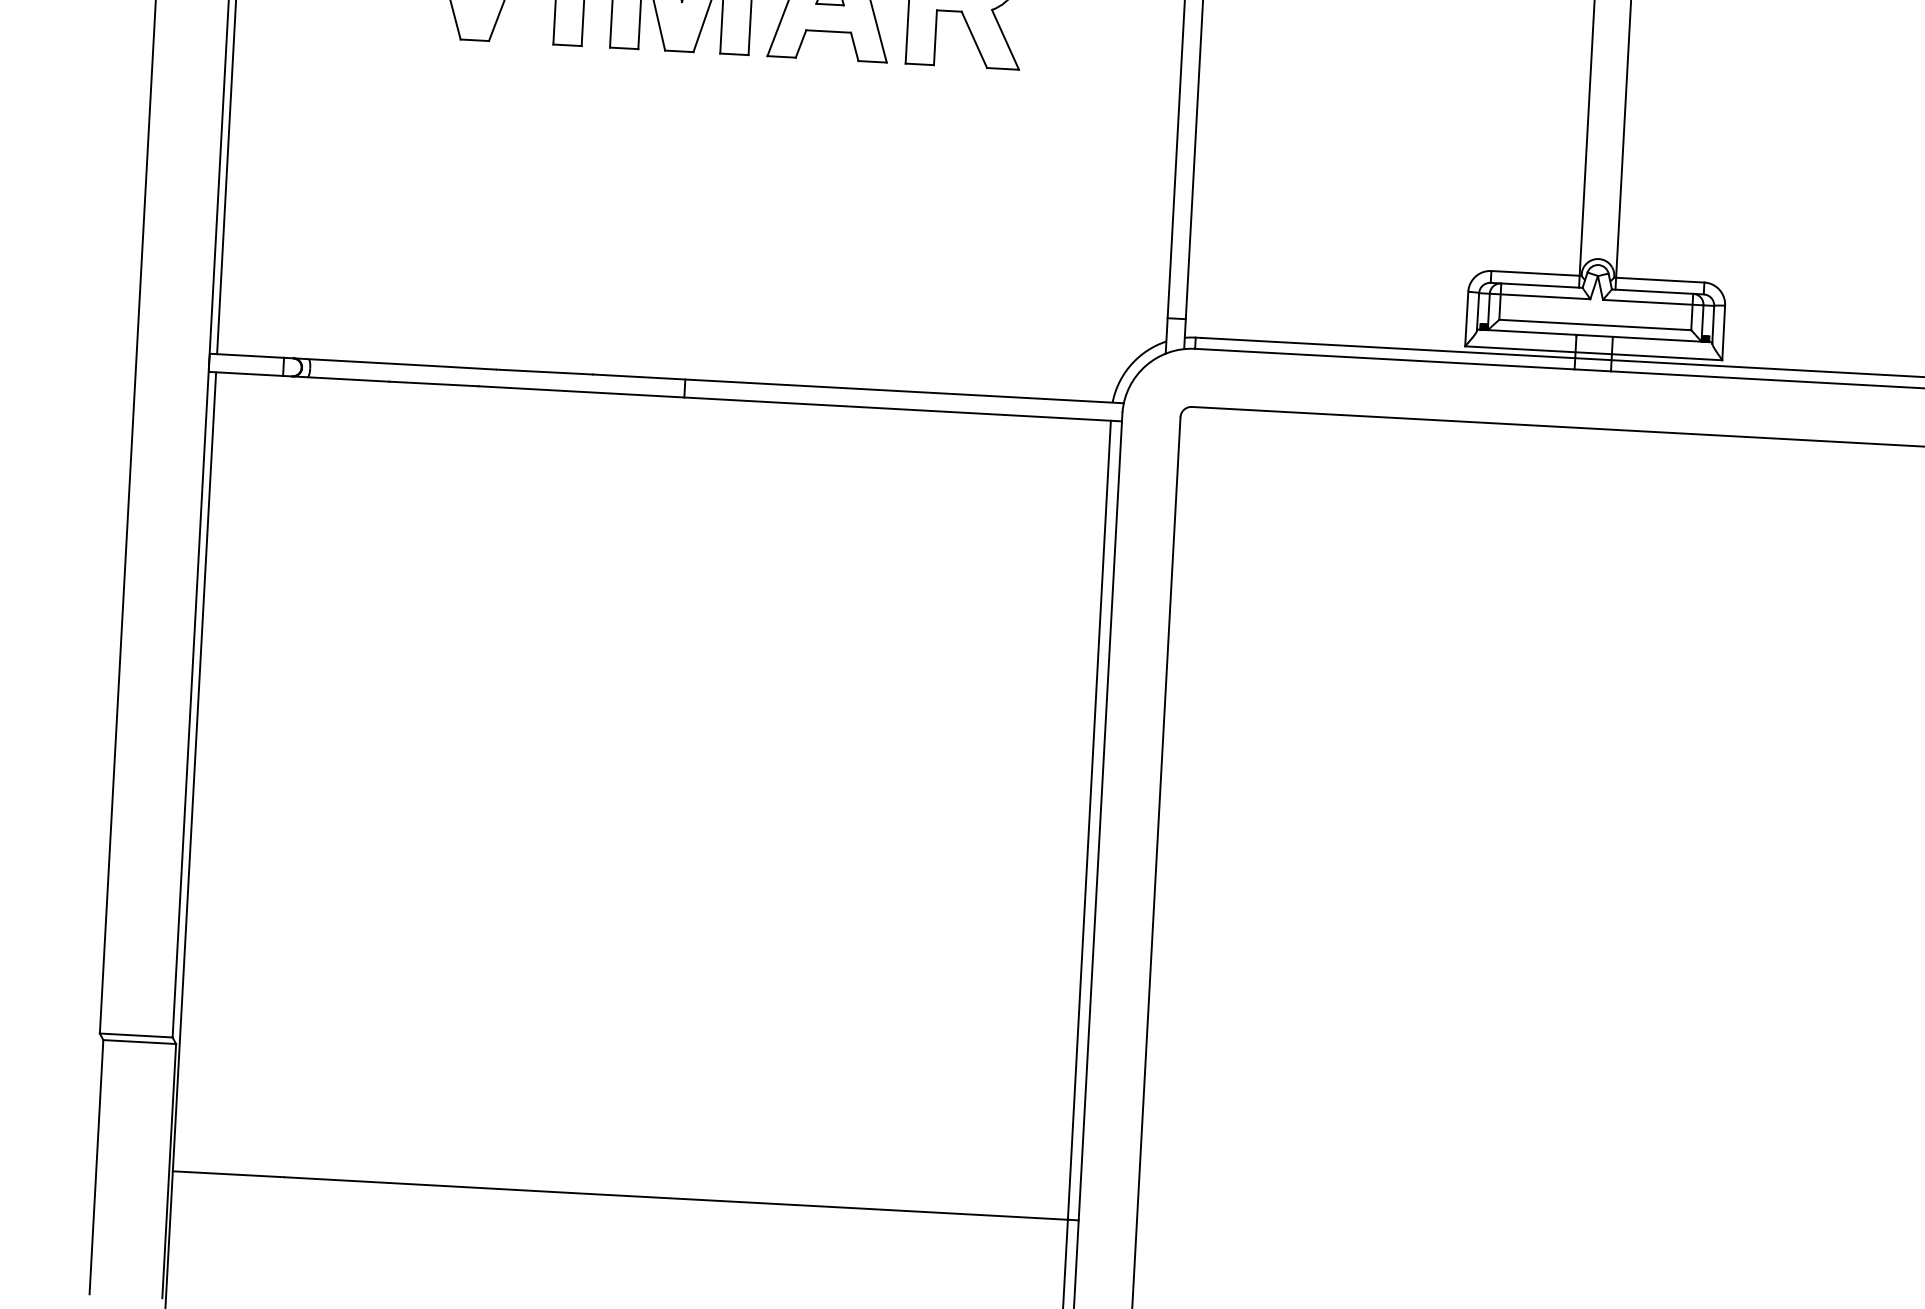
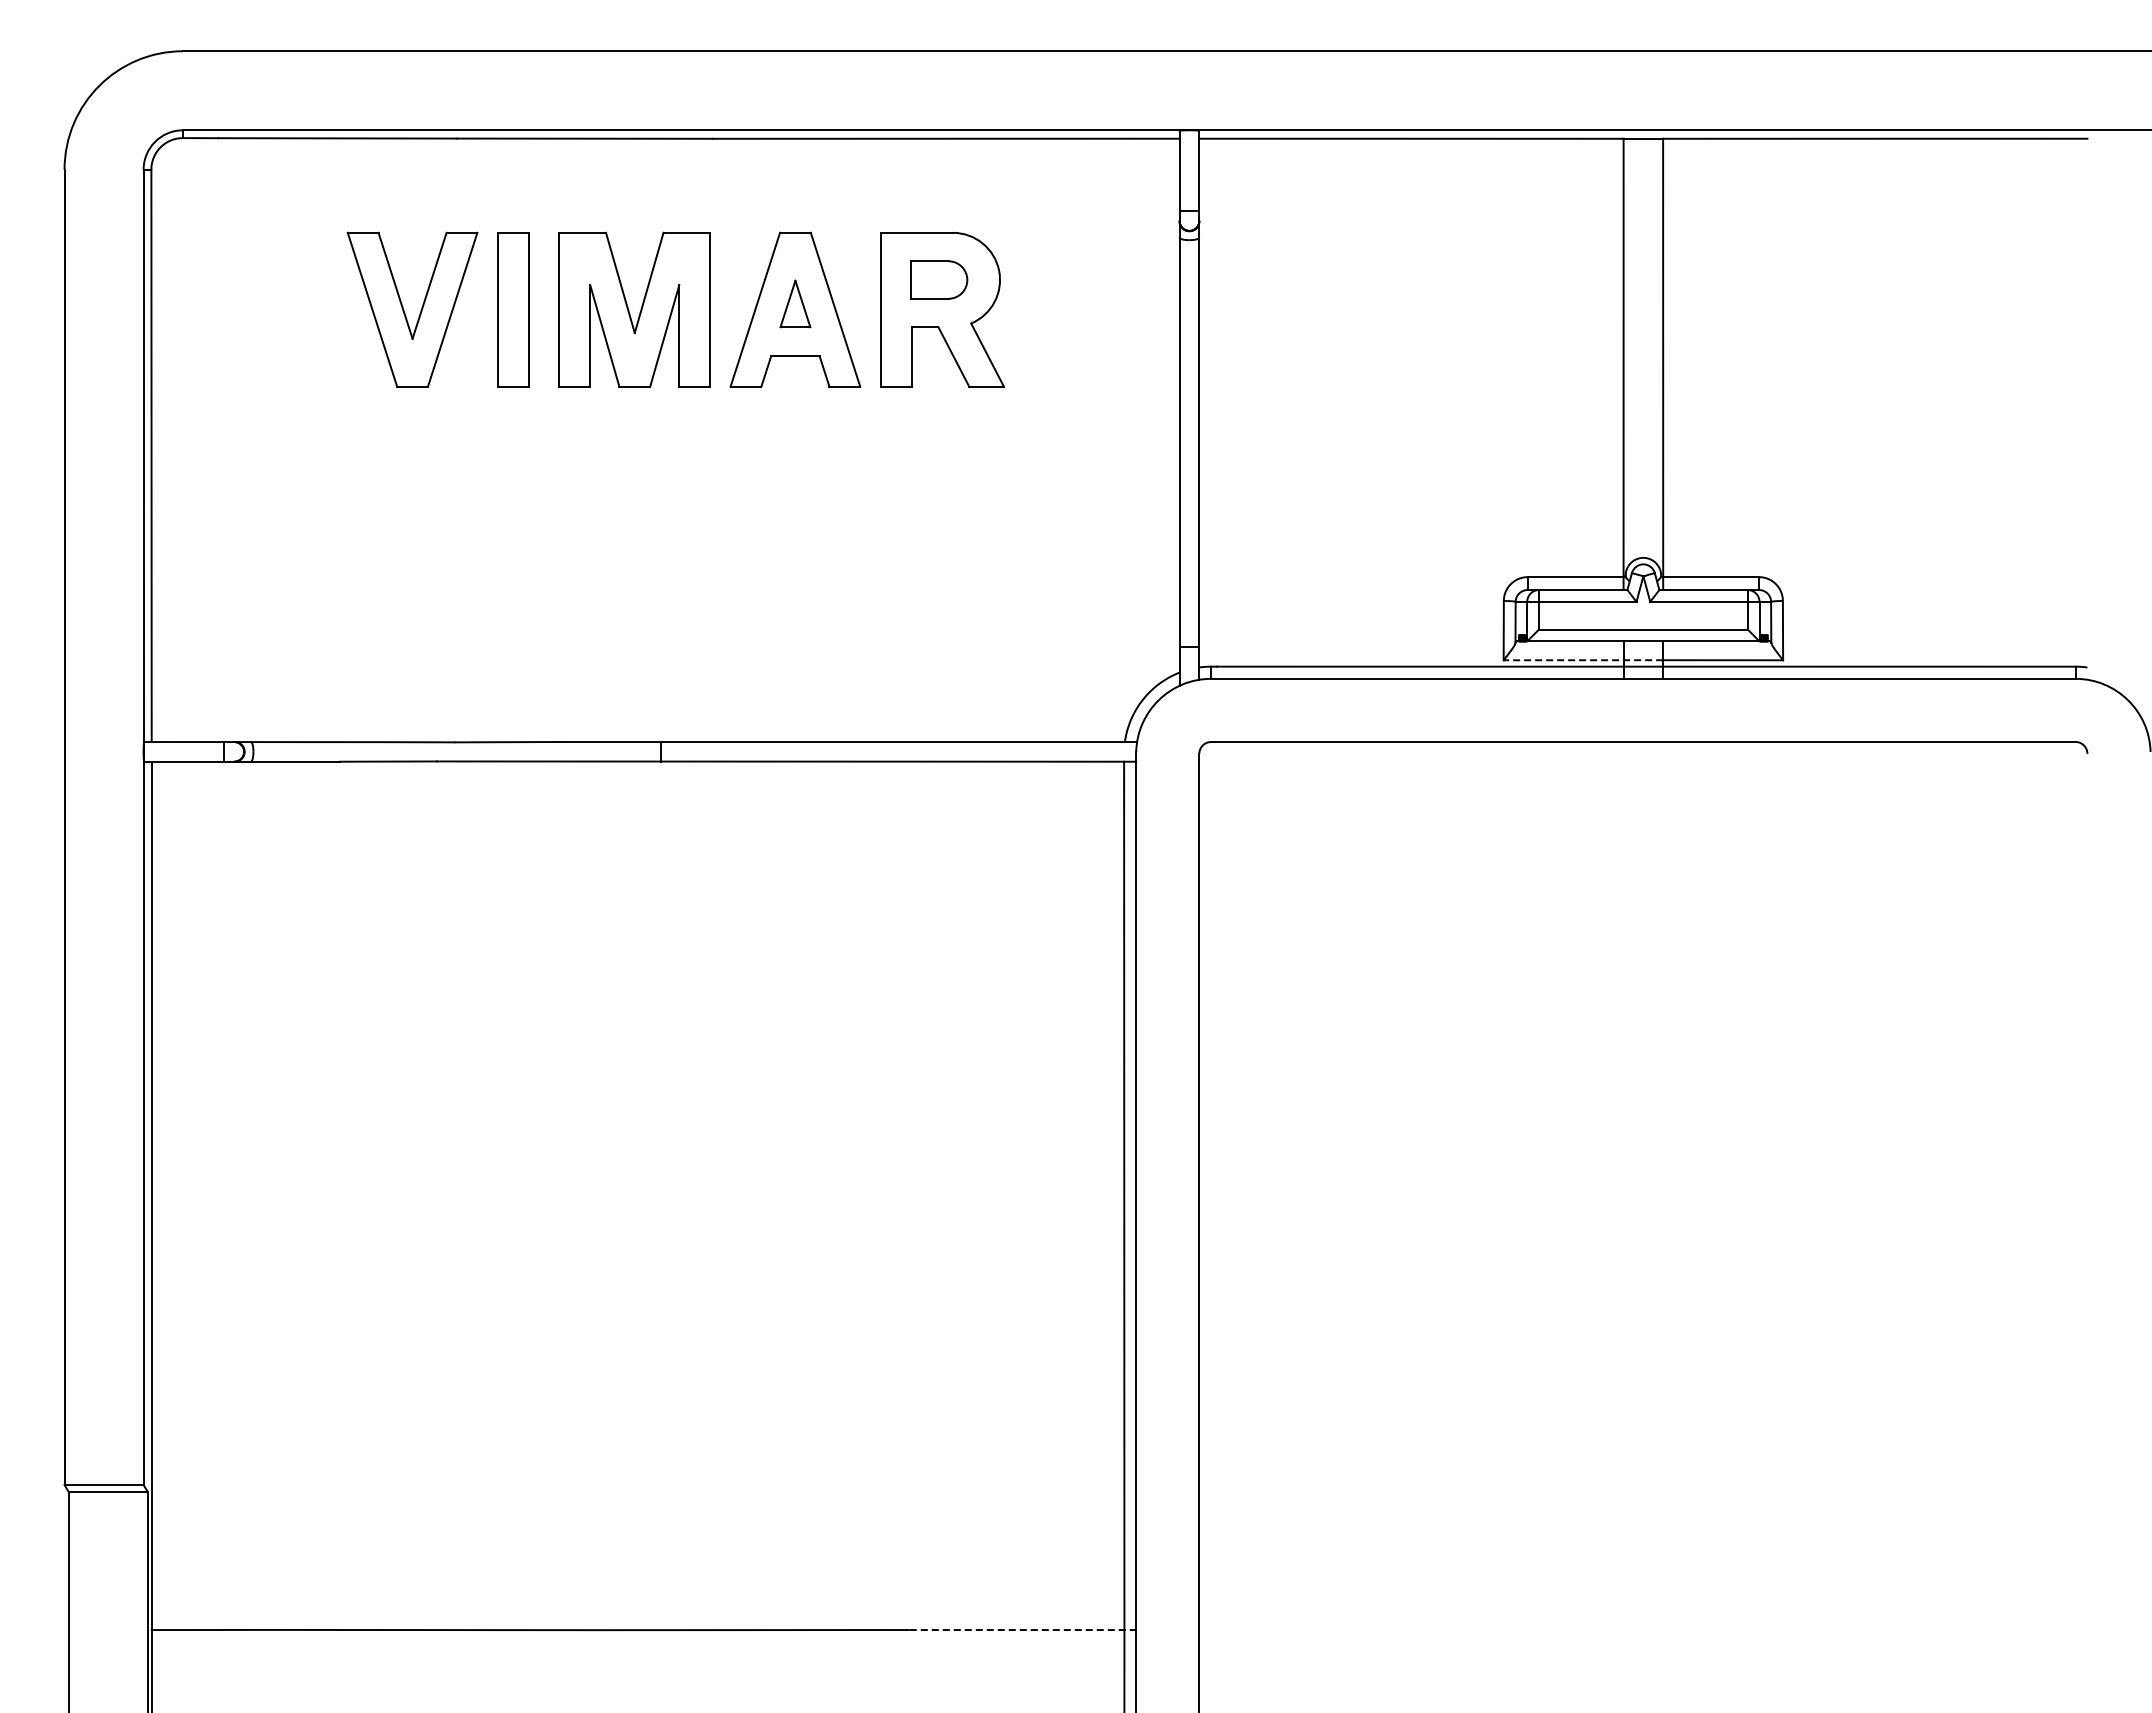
line: (1538, 350) -> (1583, 660), solid -> dashed
line: (975, 1215) -> (1023, 1630), solid -> dashed

